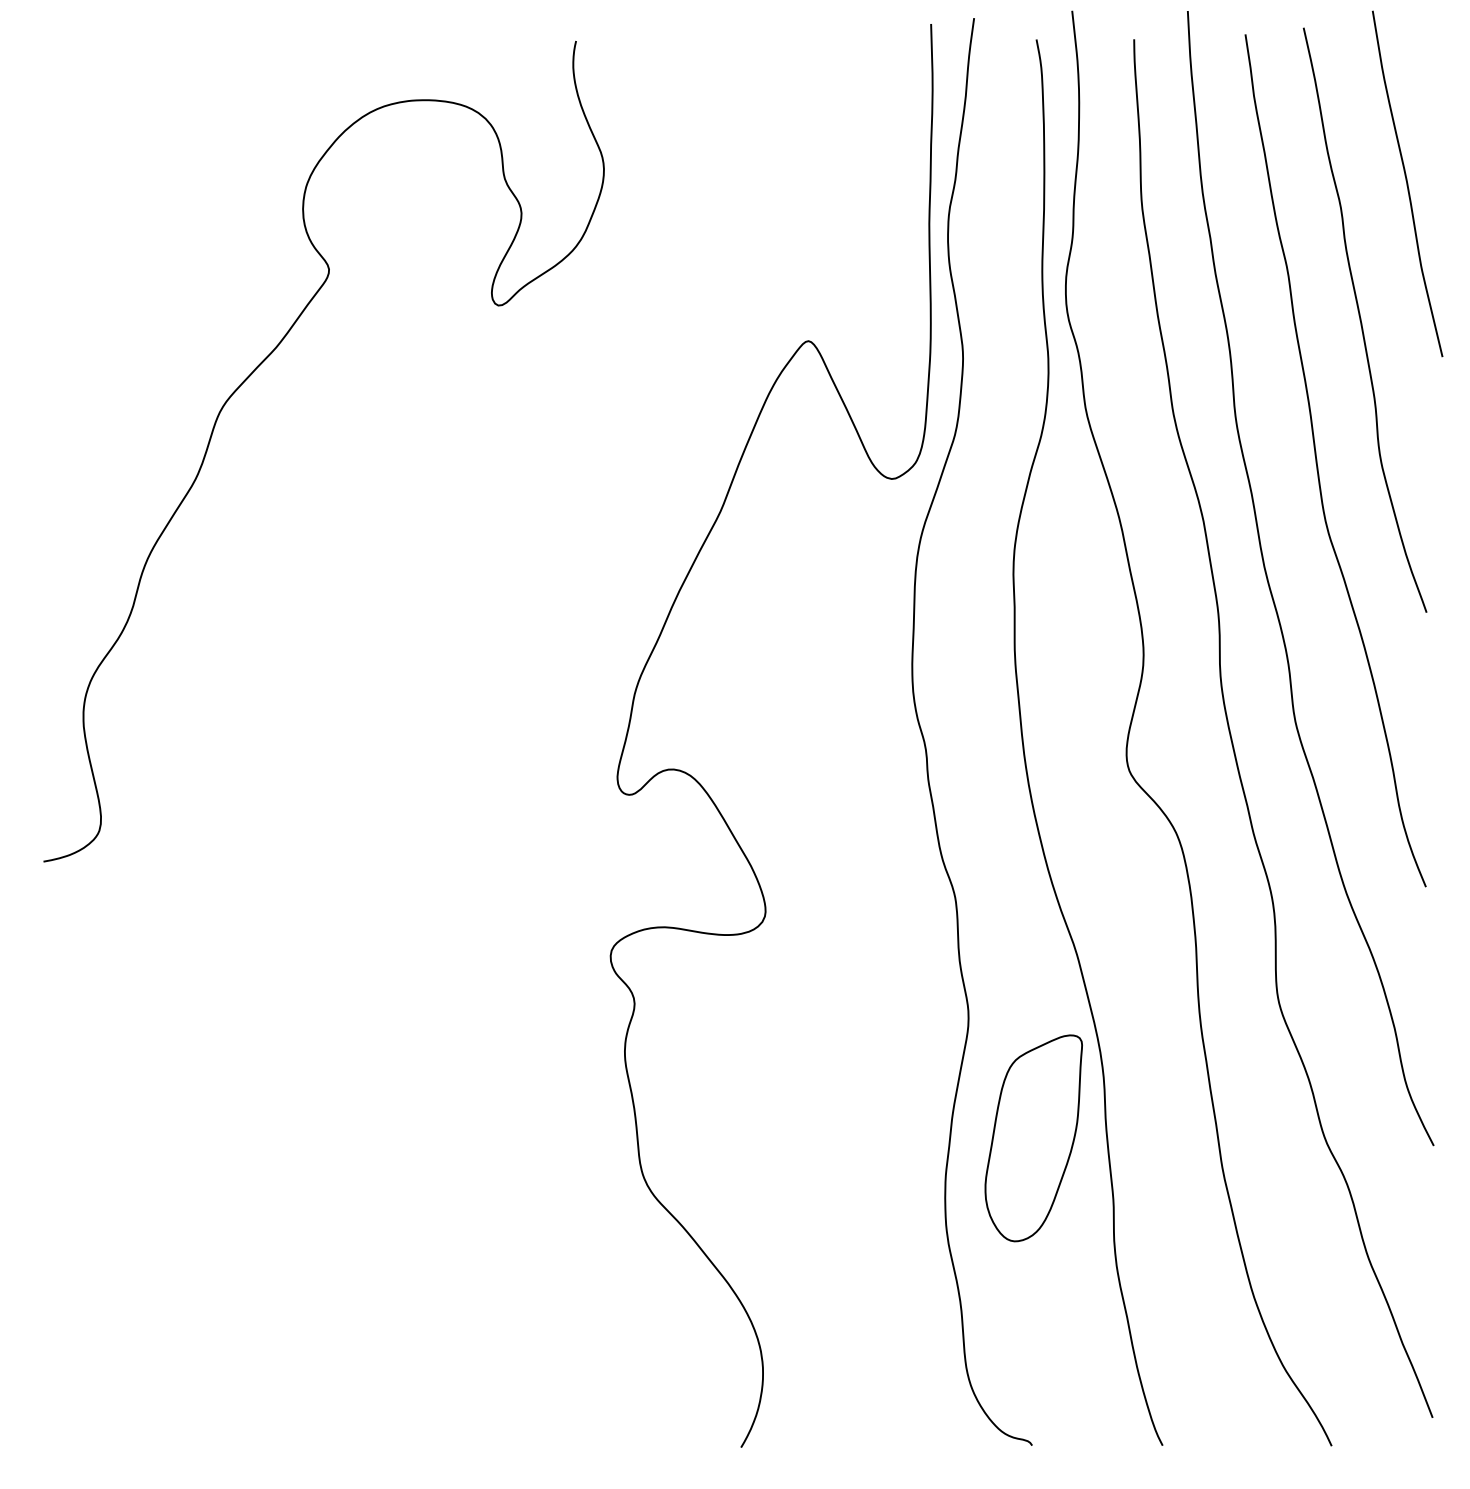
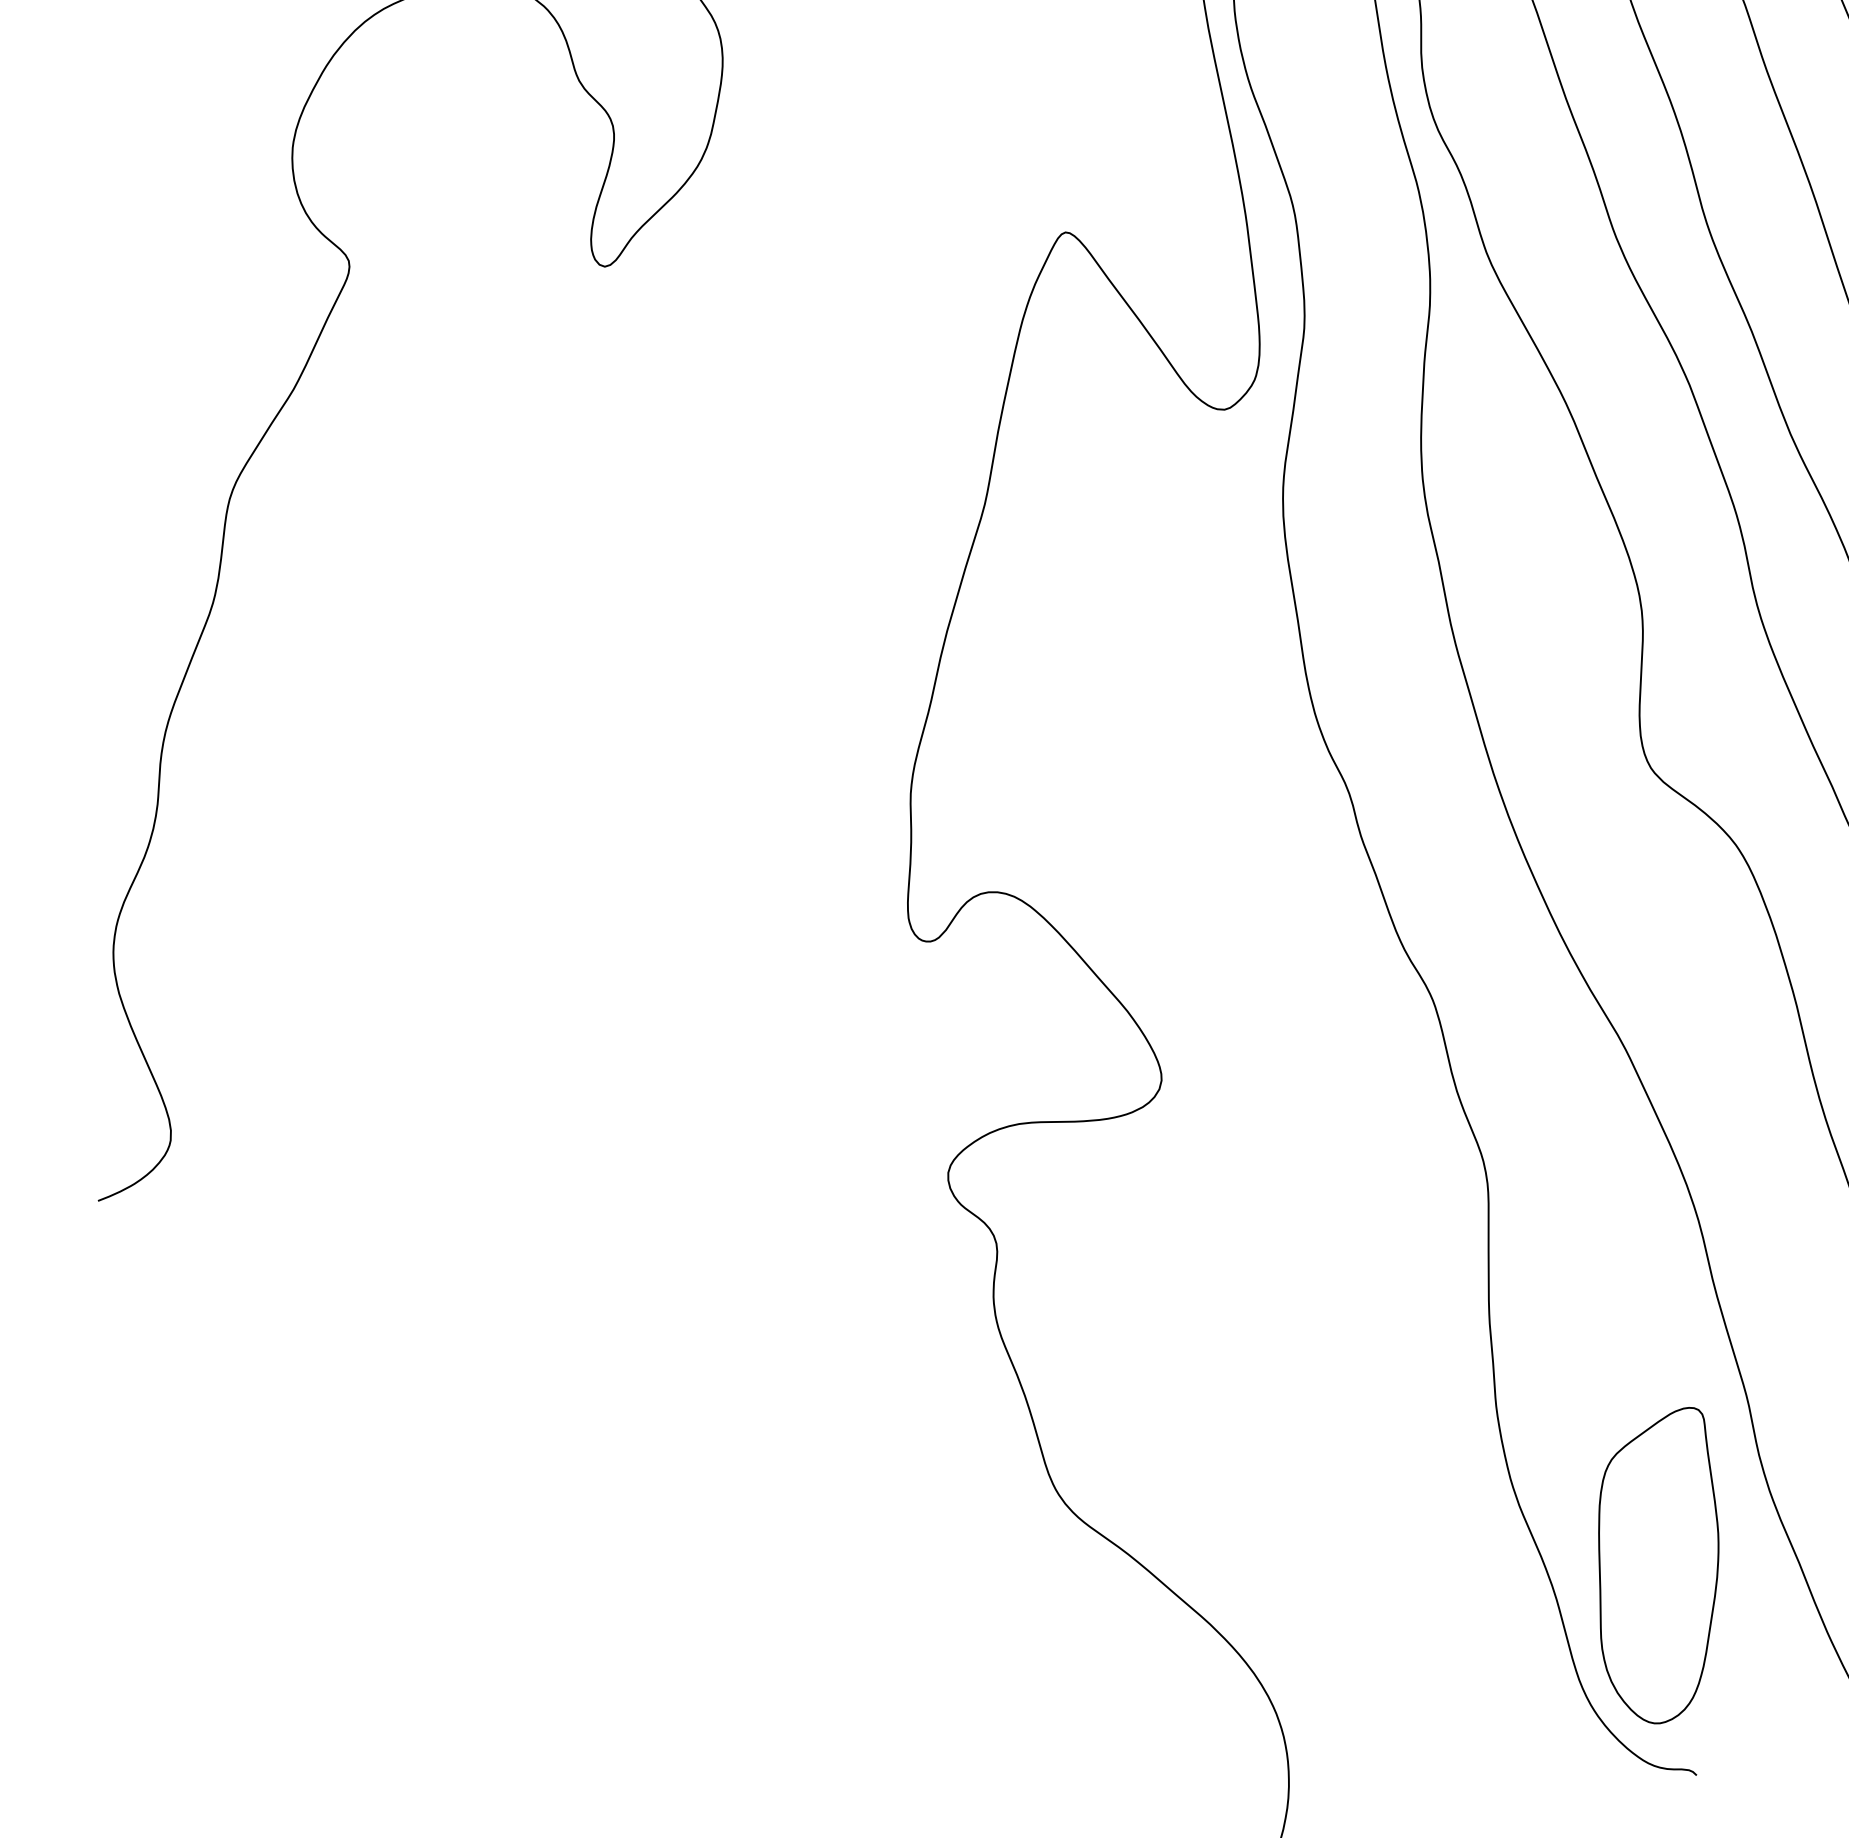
part: (1033, 1138) -> (1659, 1568), moved

